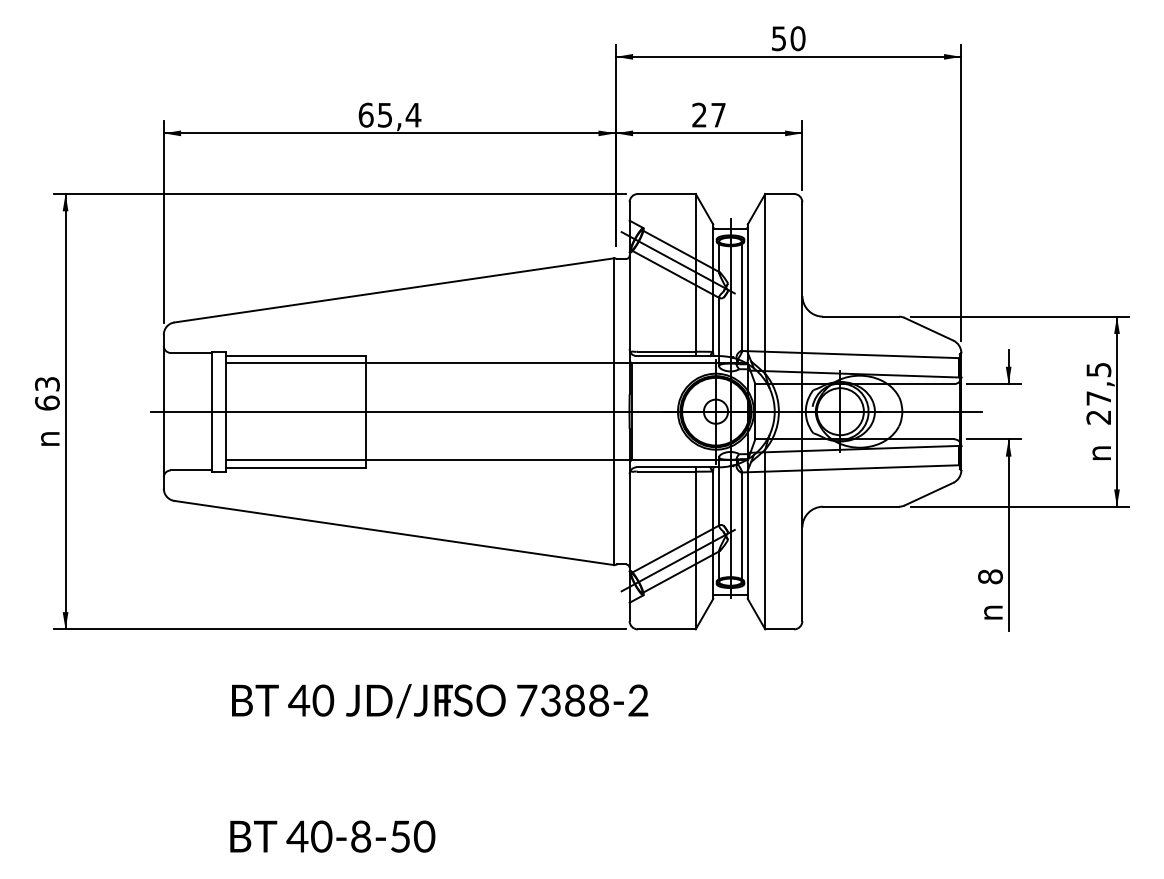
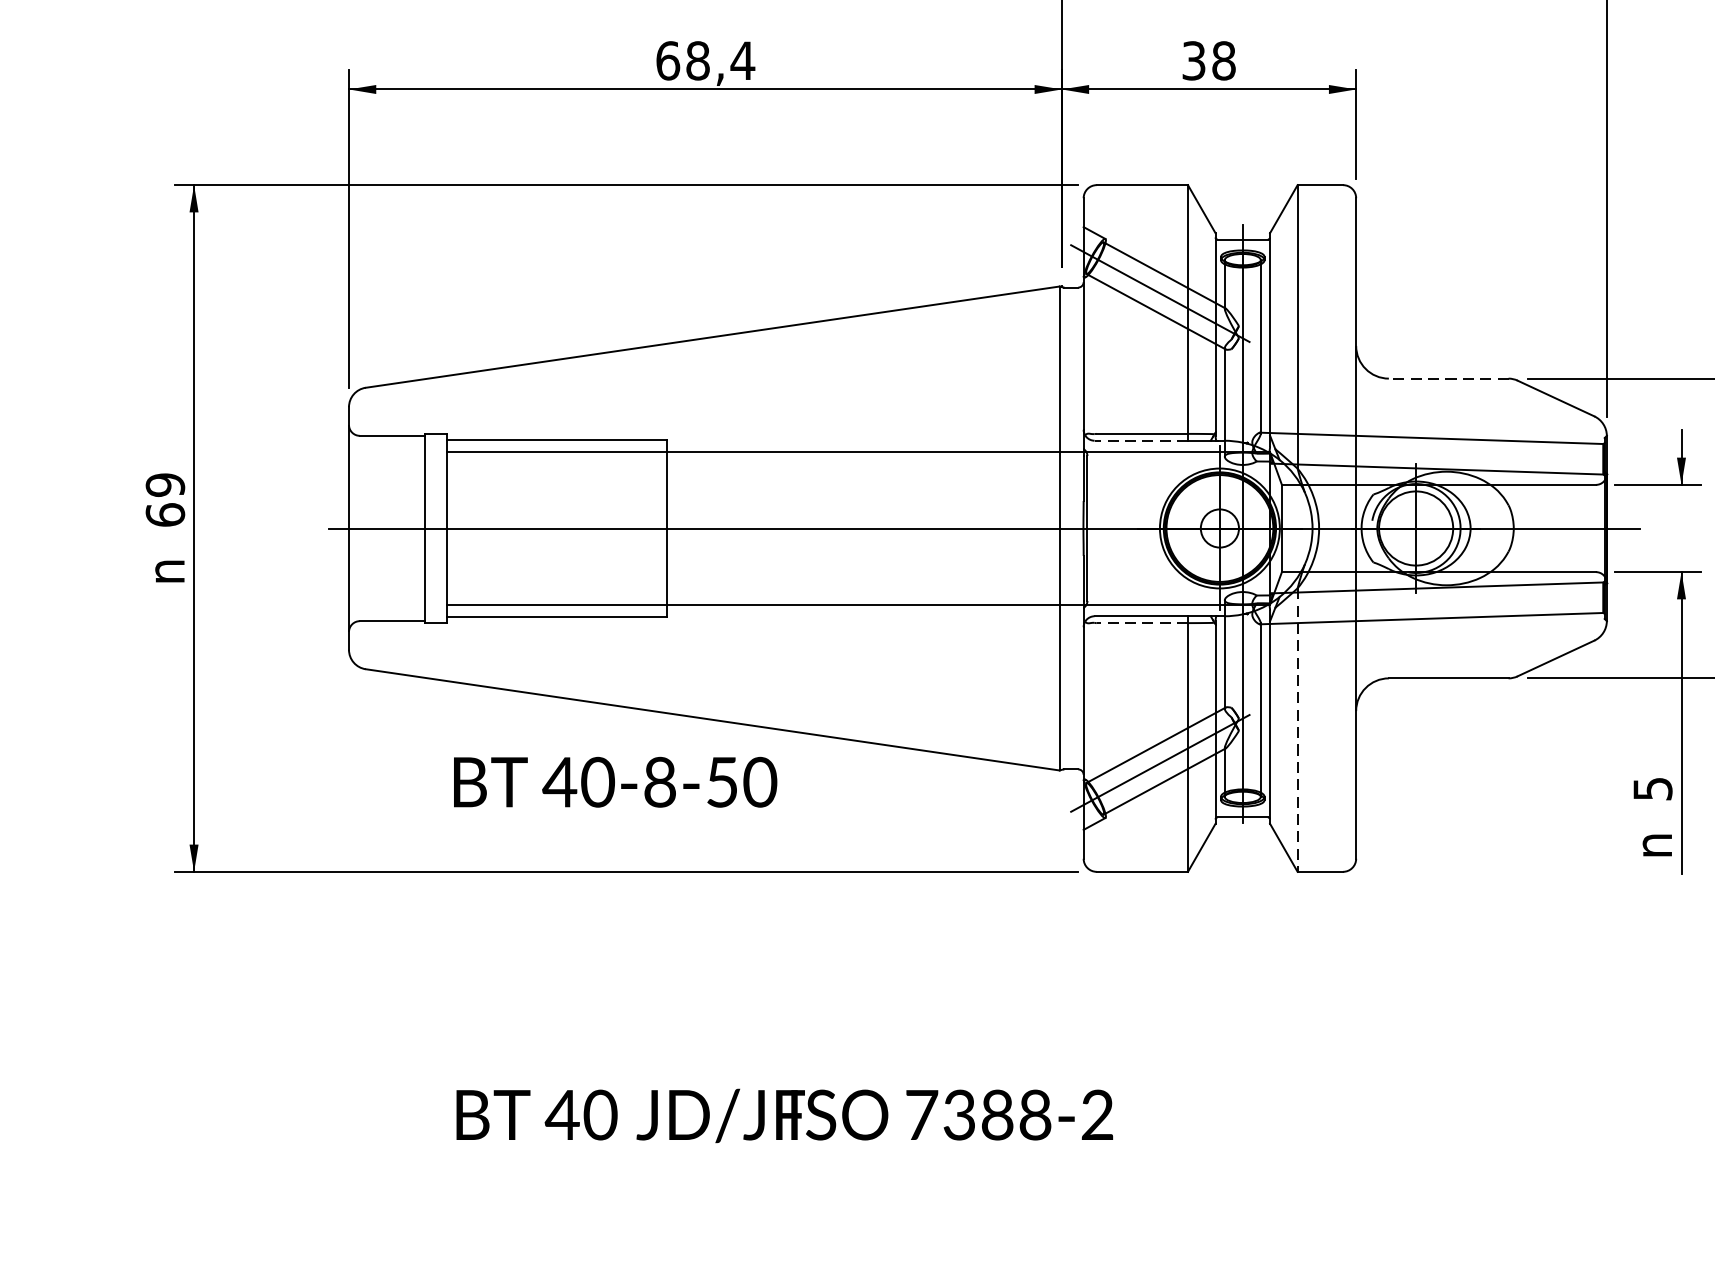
text: (384, 114) -> (697, 59), 65,4 -> 68,4
text: (709, 114) -> (1209, 59), 27 -> 38
line: (861, 316) -> (1449, 378), solid -> dashed
line: (666, 356) -> (1141, 441), solid -> dashed
text: (47, 383) -> (165, 484), 63 -> 69
line: (666, 471) -> (1141, 622), solid -> dashed
line: (765, 539) -> (1297, 730), solid -> dashed
text: (990, 576) -> (1652, 788), 8 -> 5
text: (440, 701) -> (785, 1116), moved
text: (332, 836) -> (615, 782), moved

